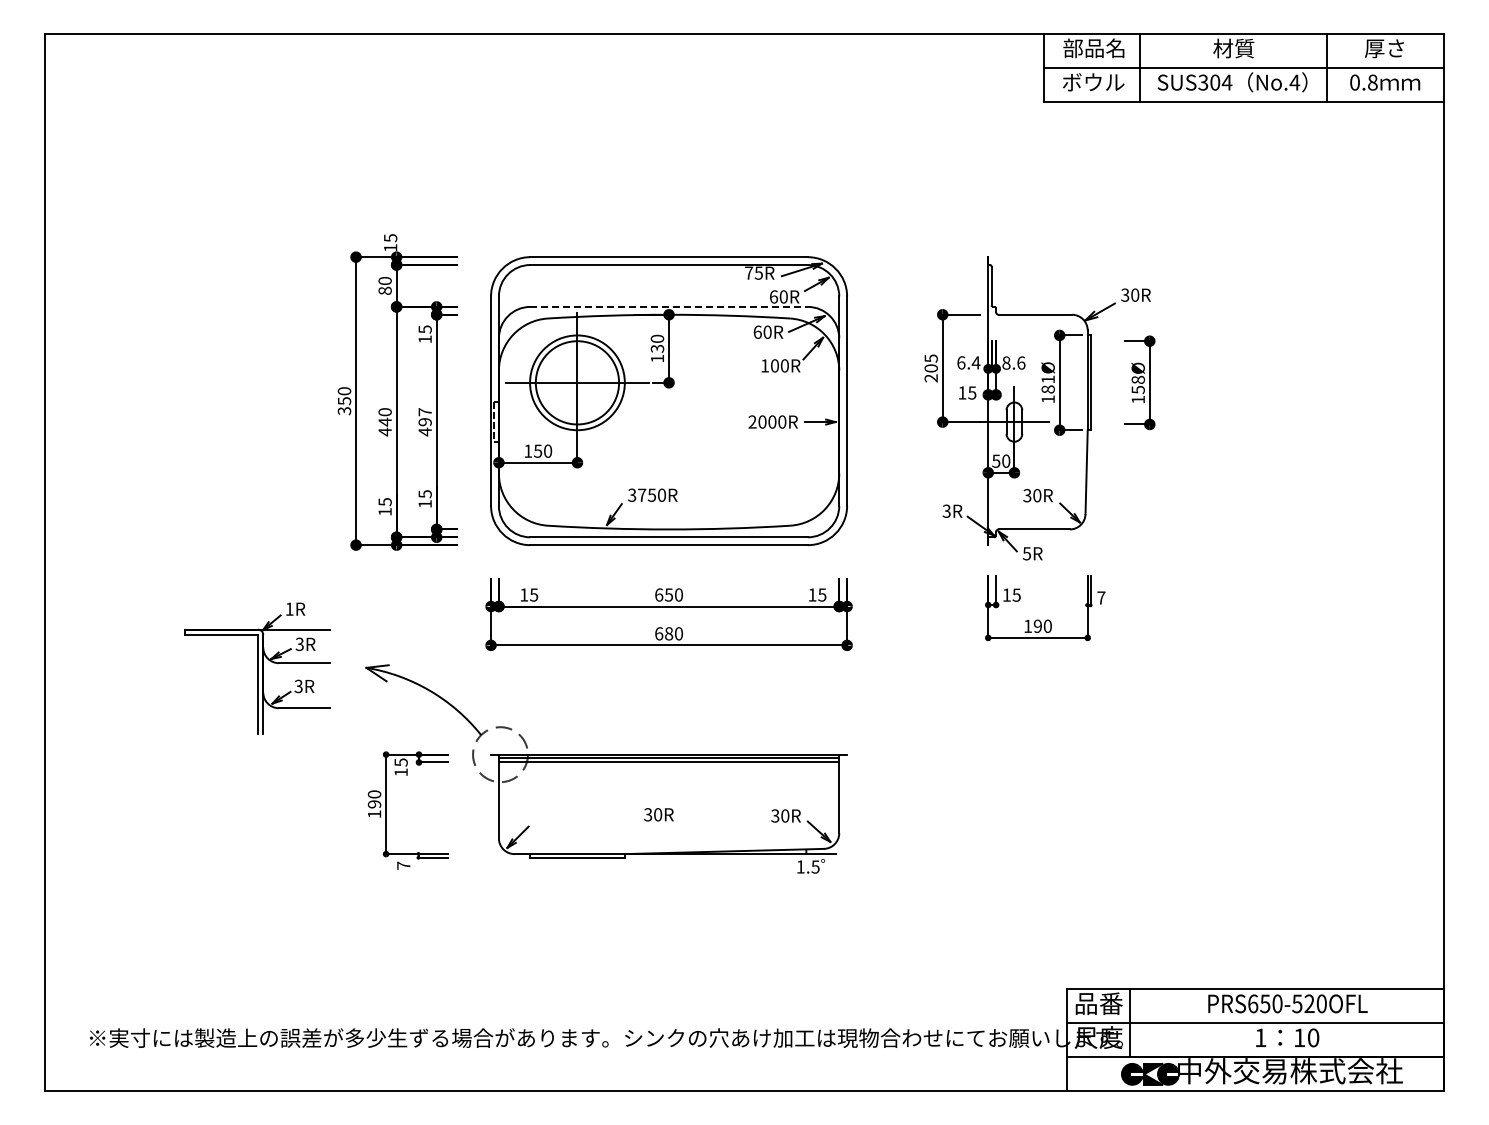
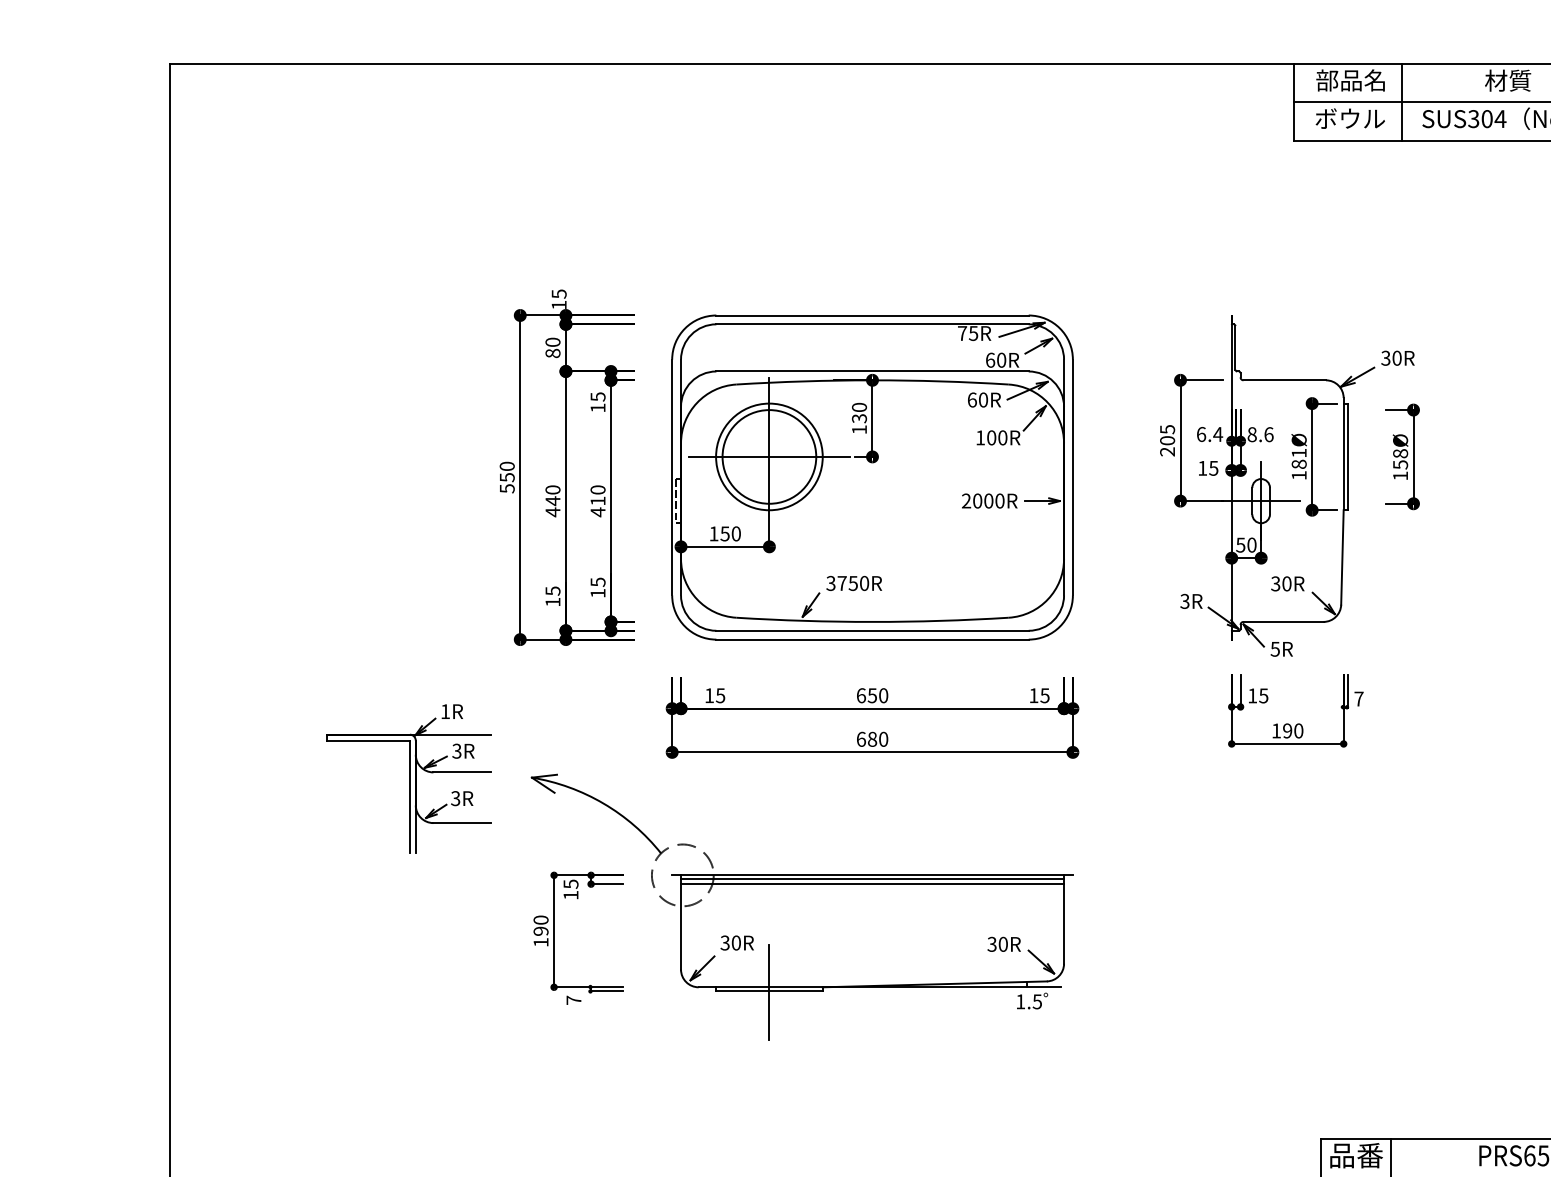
line: (669, 306) -> (873, 371), dashed -> solid
text: (343, 410) -> (506, 488), 350 -> 550
text: (424, 417) -> (597, 495), 497 -> 410
text: (658, 814) -> (736, 942), moved
line: (577, 858) -> (769, 992), added

